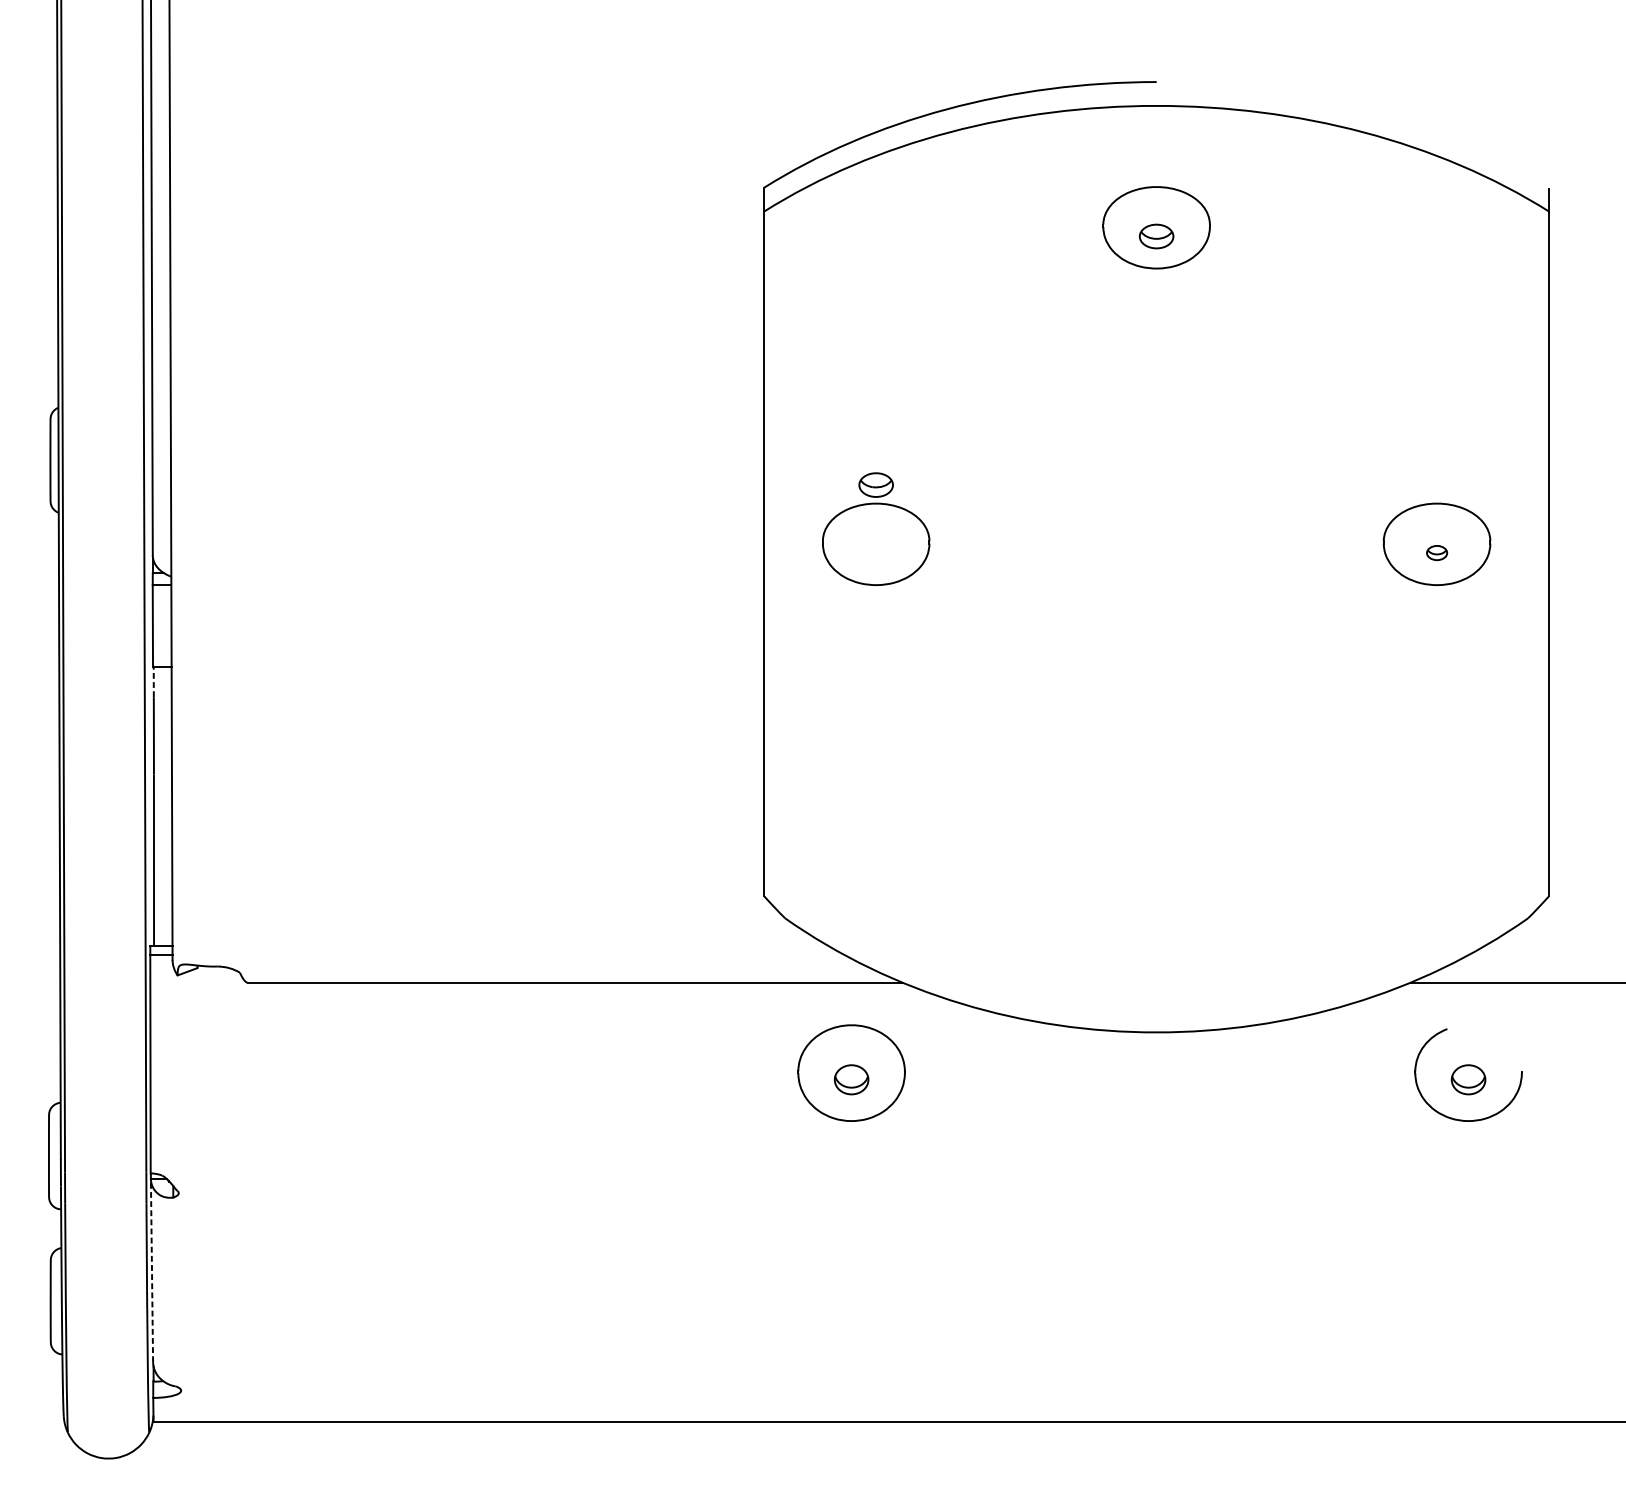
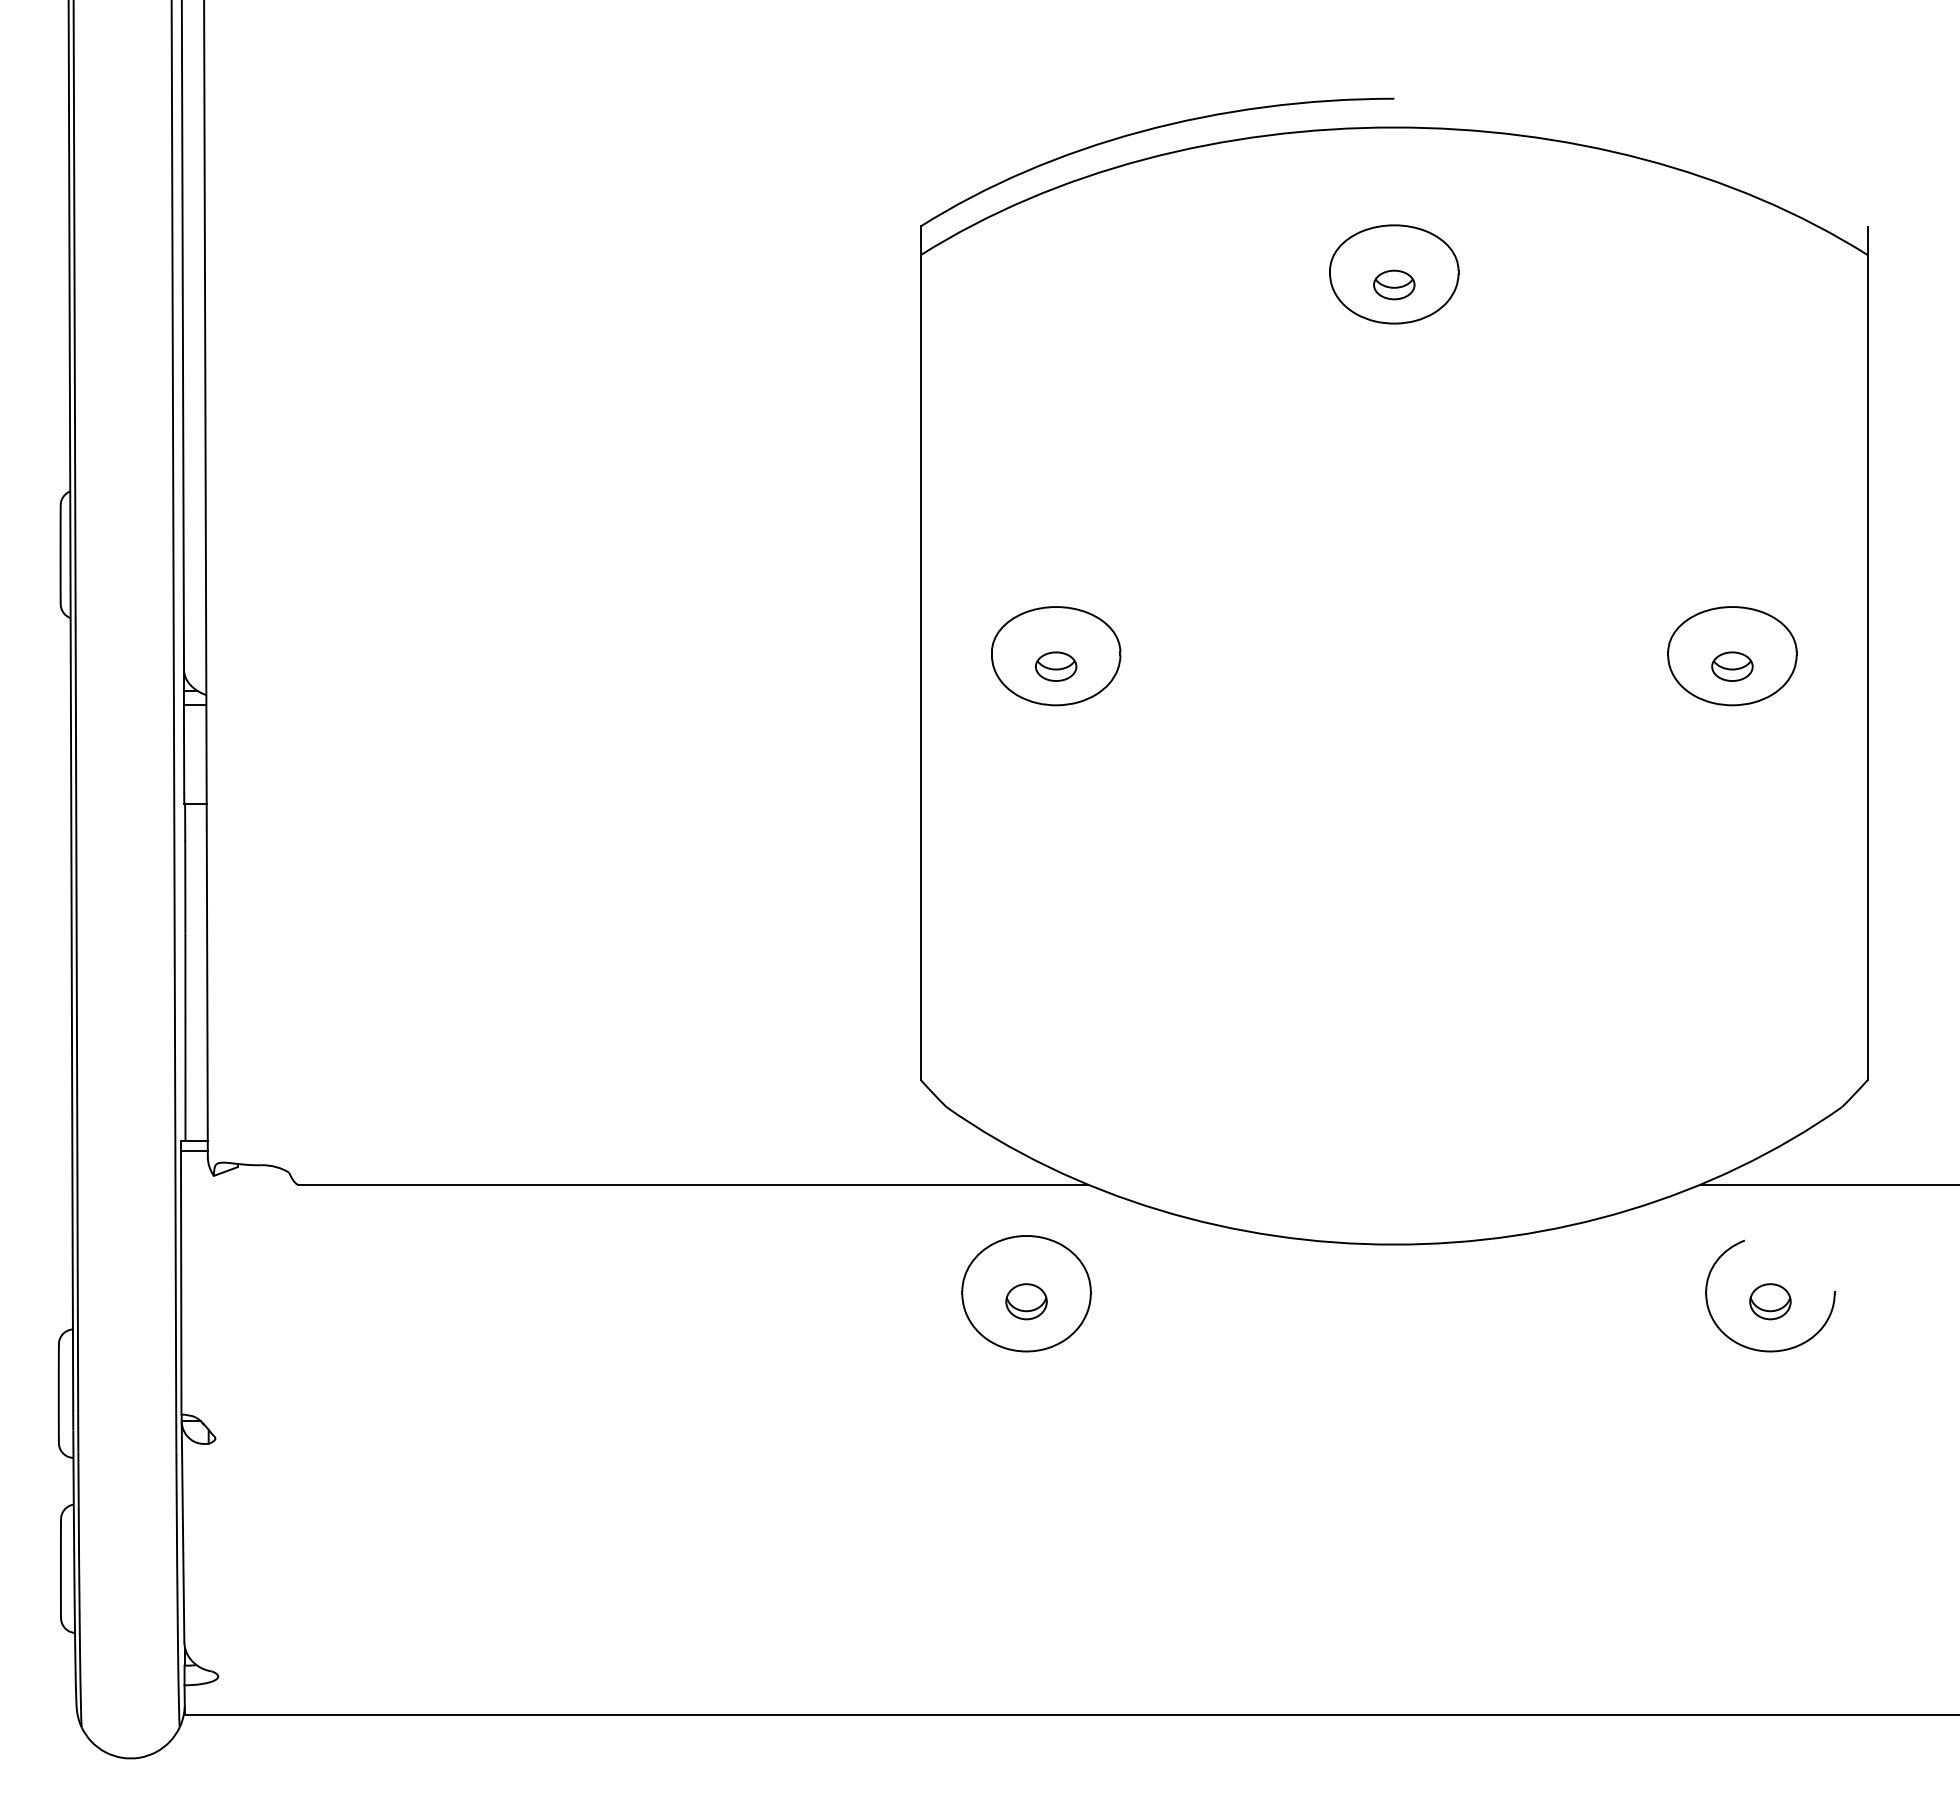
part: (876, 484) -> (1056, 666), moved
part: (1437, 552) -> (1732, 666), size x1.67
line: (154, 681) -> (185, 821), dashed -> solid
line: (152, 1270) -> (183, 1531), dashed -> solid

